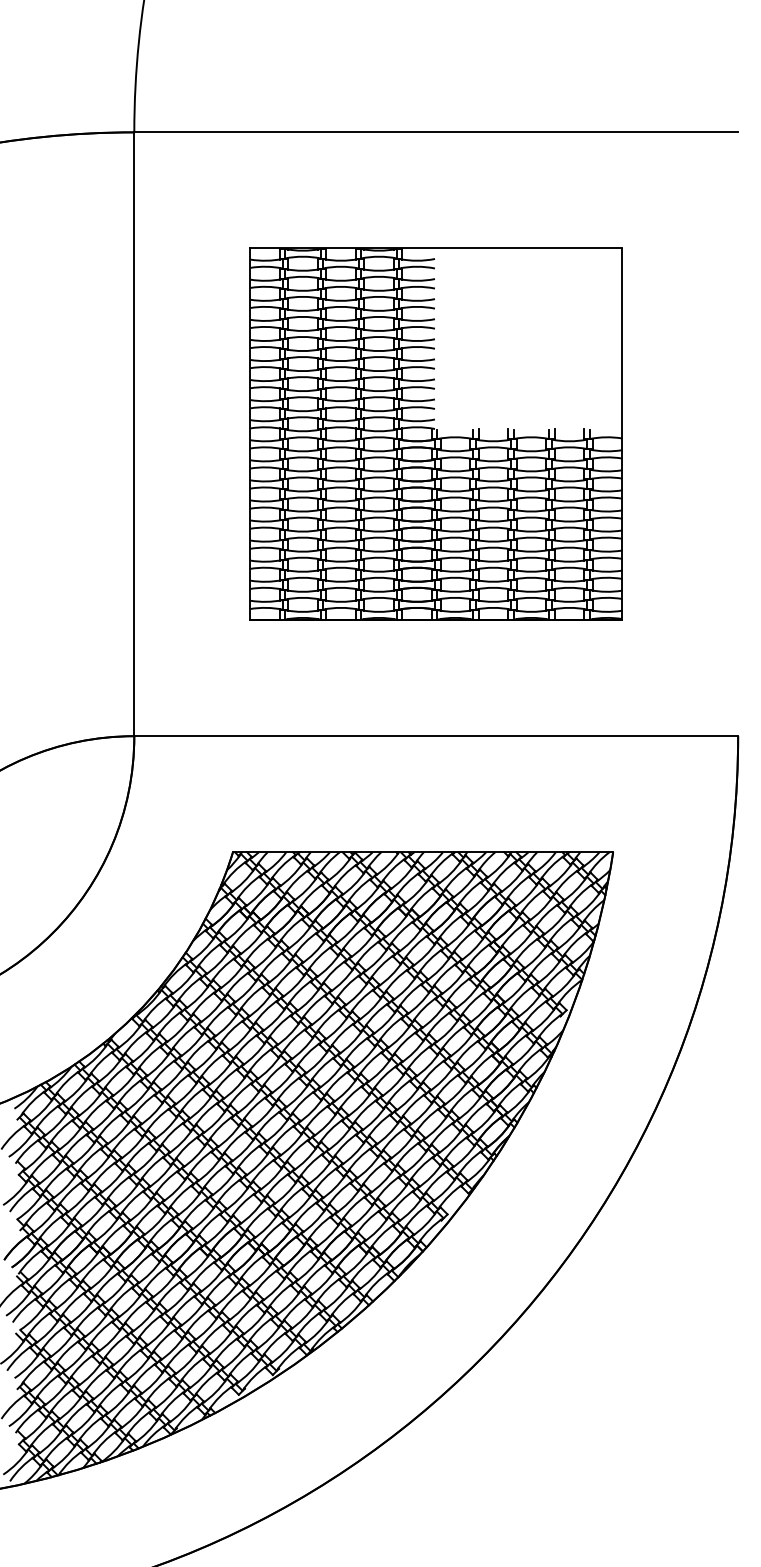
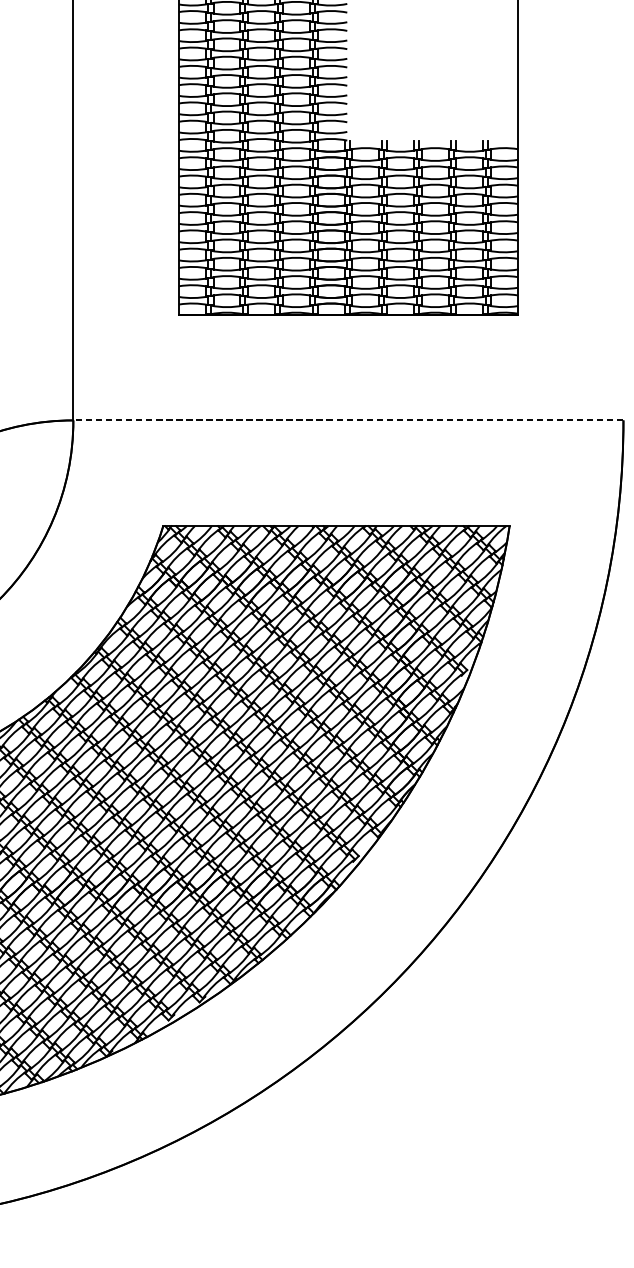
line: (436, 736) -> (348, 420), solid -> dashed

